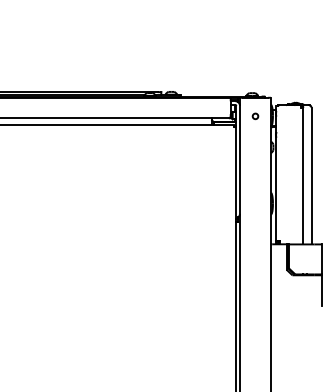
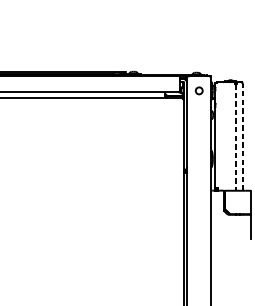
circle: (255, 116) -> (199, 91), size x1.6
line: (311, 175) -> (242, 137), solid -> dashed
line: (303, 176) -> (236, 137), solid -> dashed

